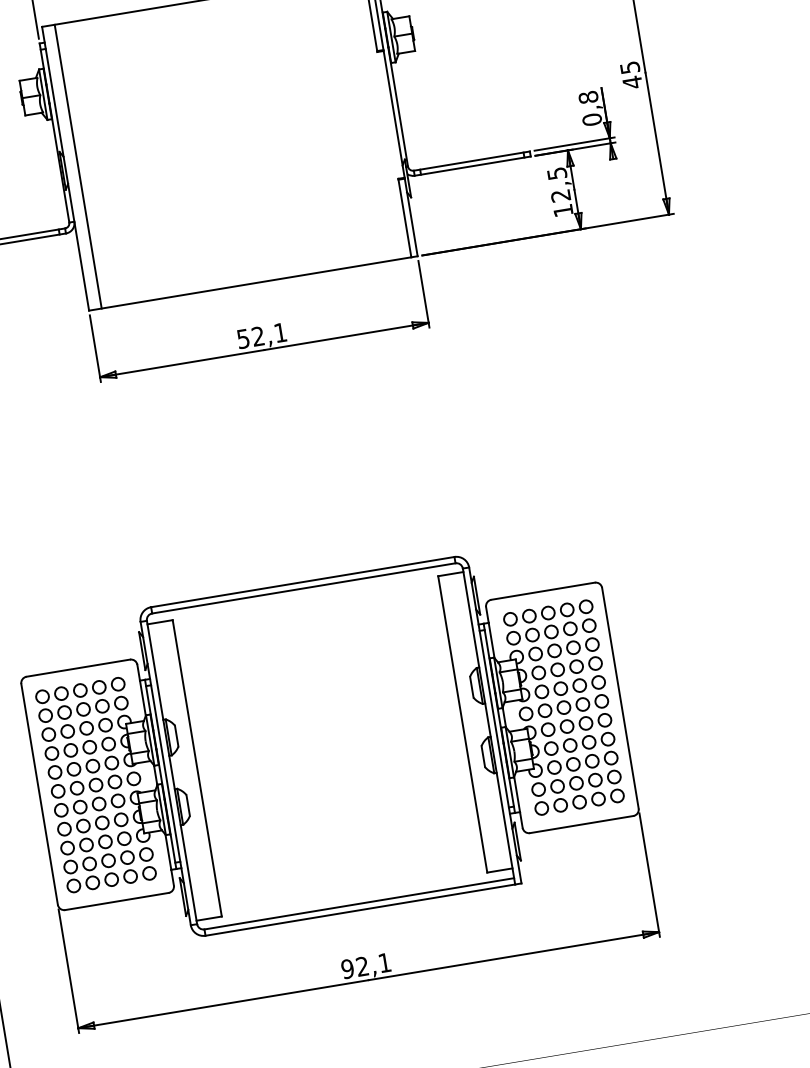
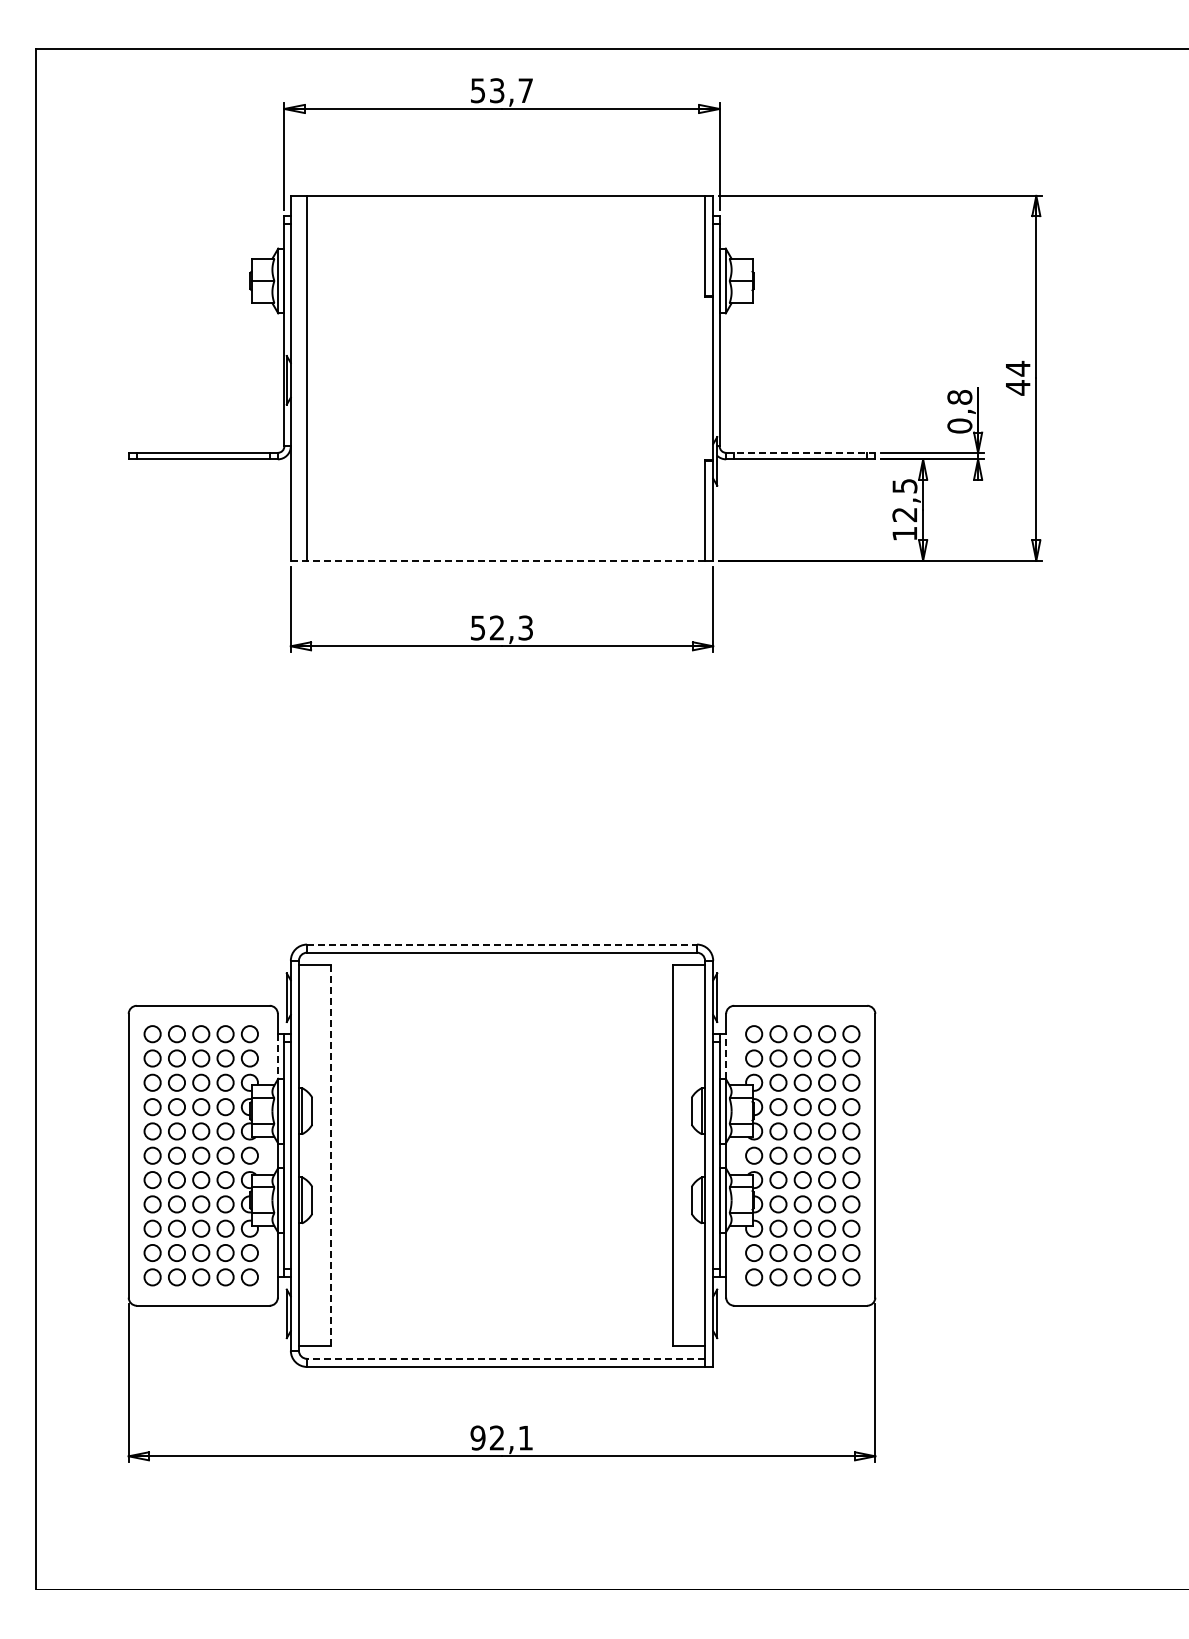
text: (630, 67) -> (1018, 368), 45 -> 44
line: (471, 160) -> (800, 452), solid -> dashed
line: (250, 283) -> (498, 560), solid -> dashed
text: (280, 332) -> (525, 627), 52,1 -> 52,3
line: (303, 581) -> (502, 944), solid -> dashed
line: (491, 640) -> (726, 1056), solid -> dashed
line: (142, 698) -> (277, 1056), solid -> dashed
line: (197, 768) -> (331, 1155), solid -> dashed
line: (358, 903) -> (505, 1358), solid -> dashed

